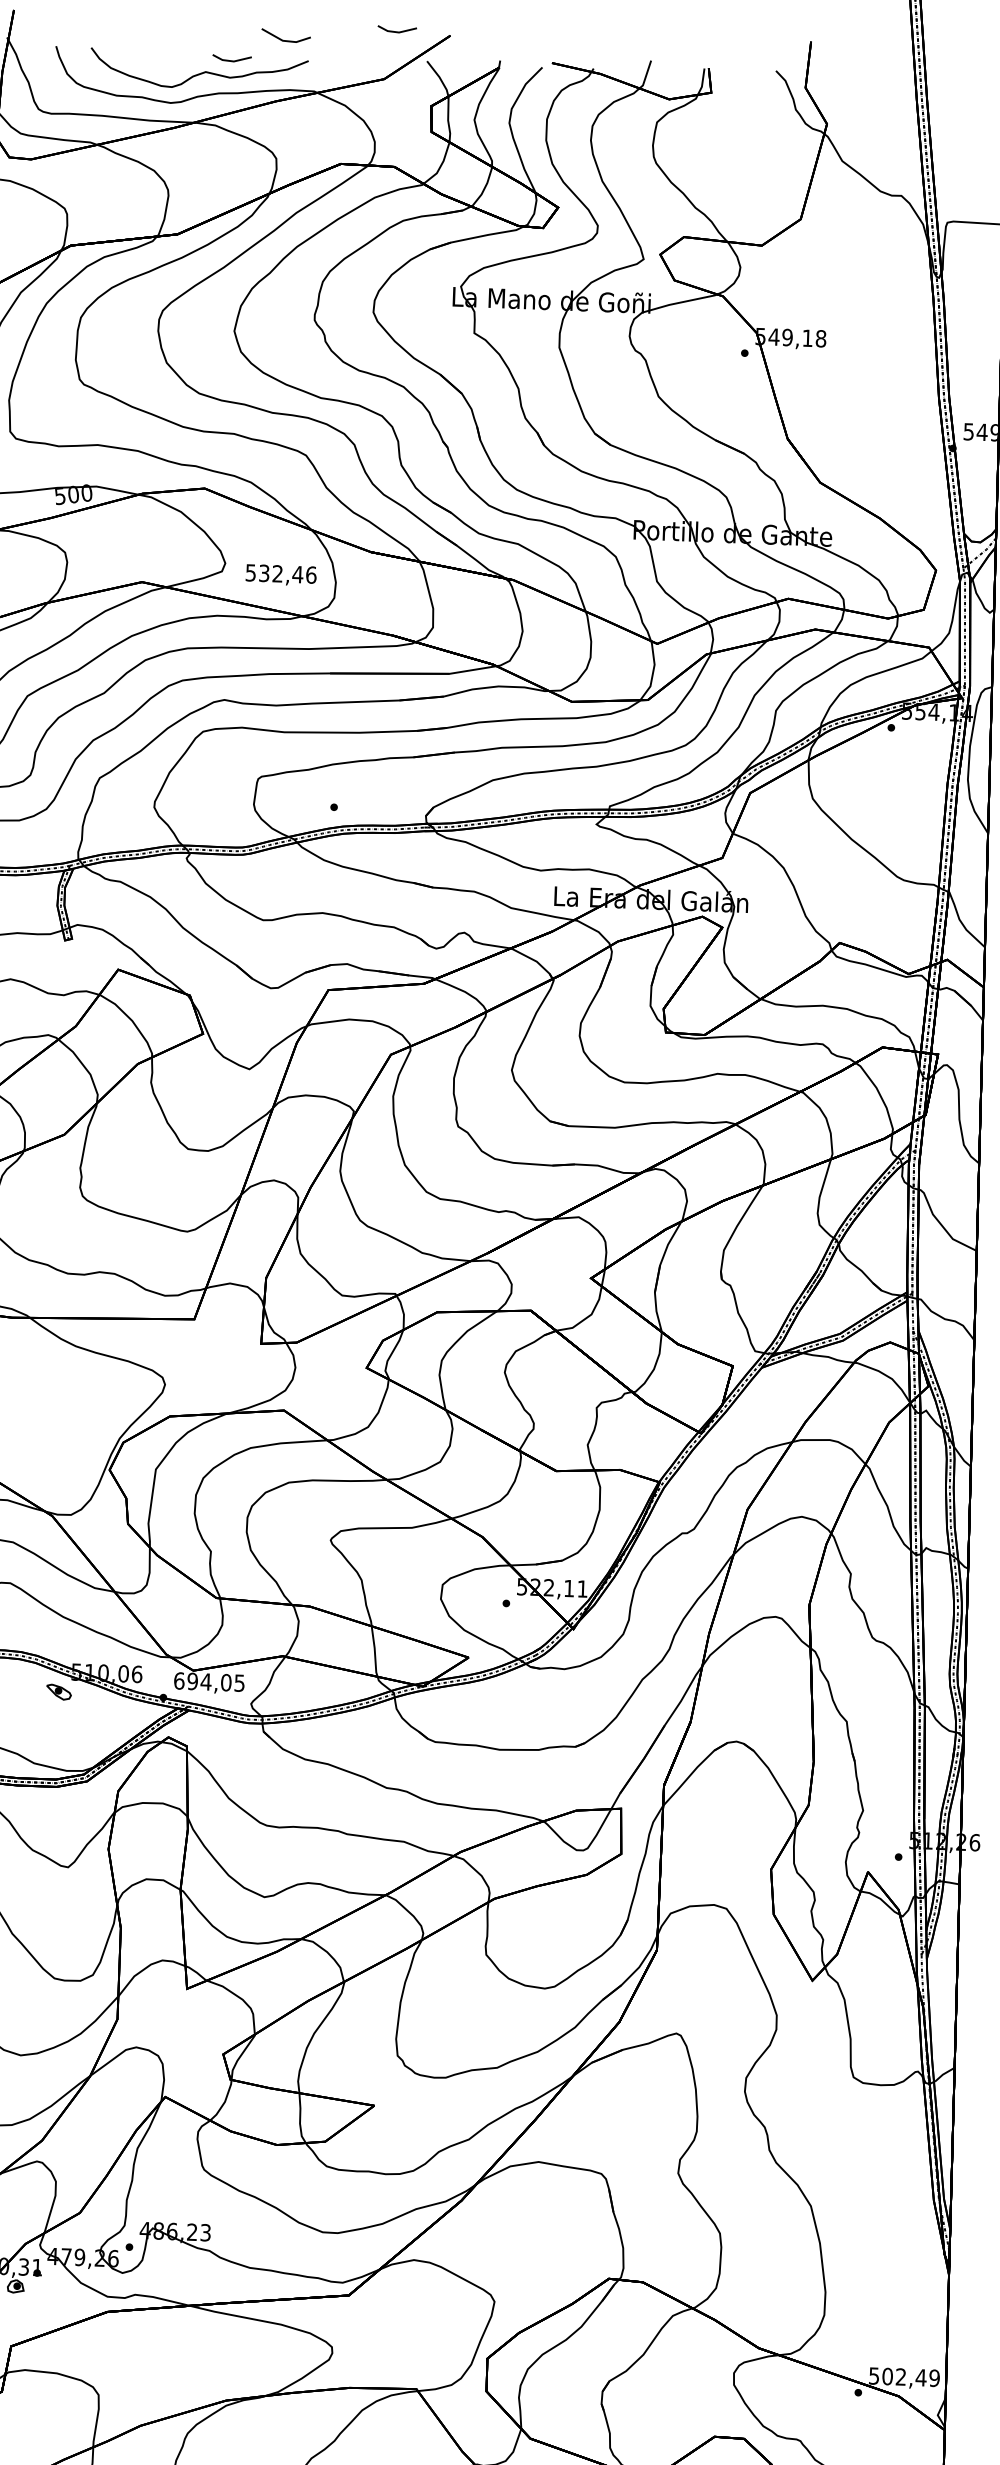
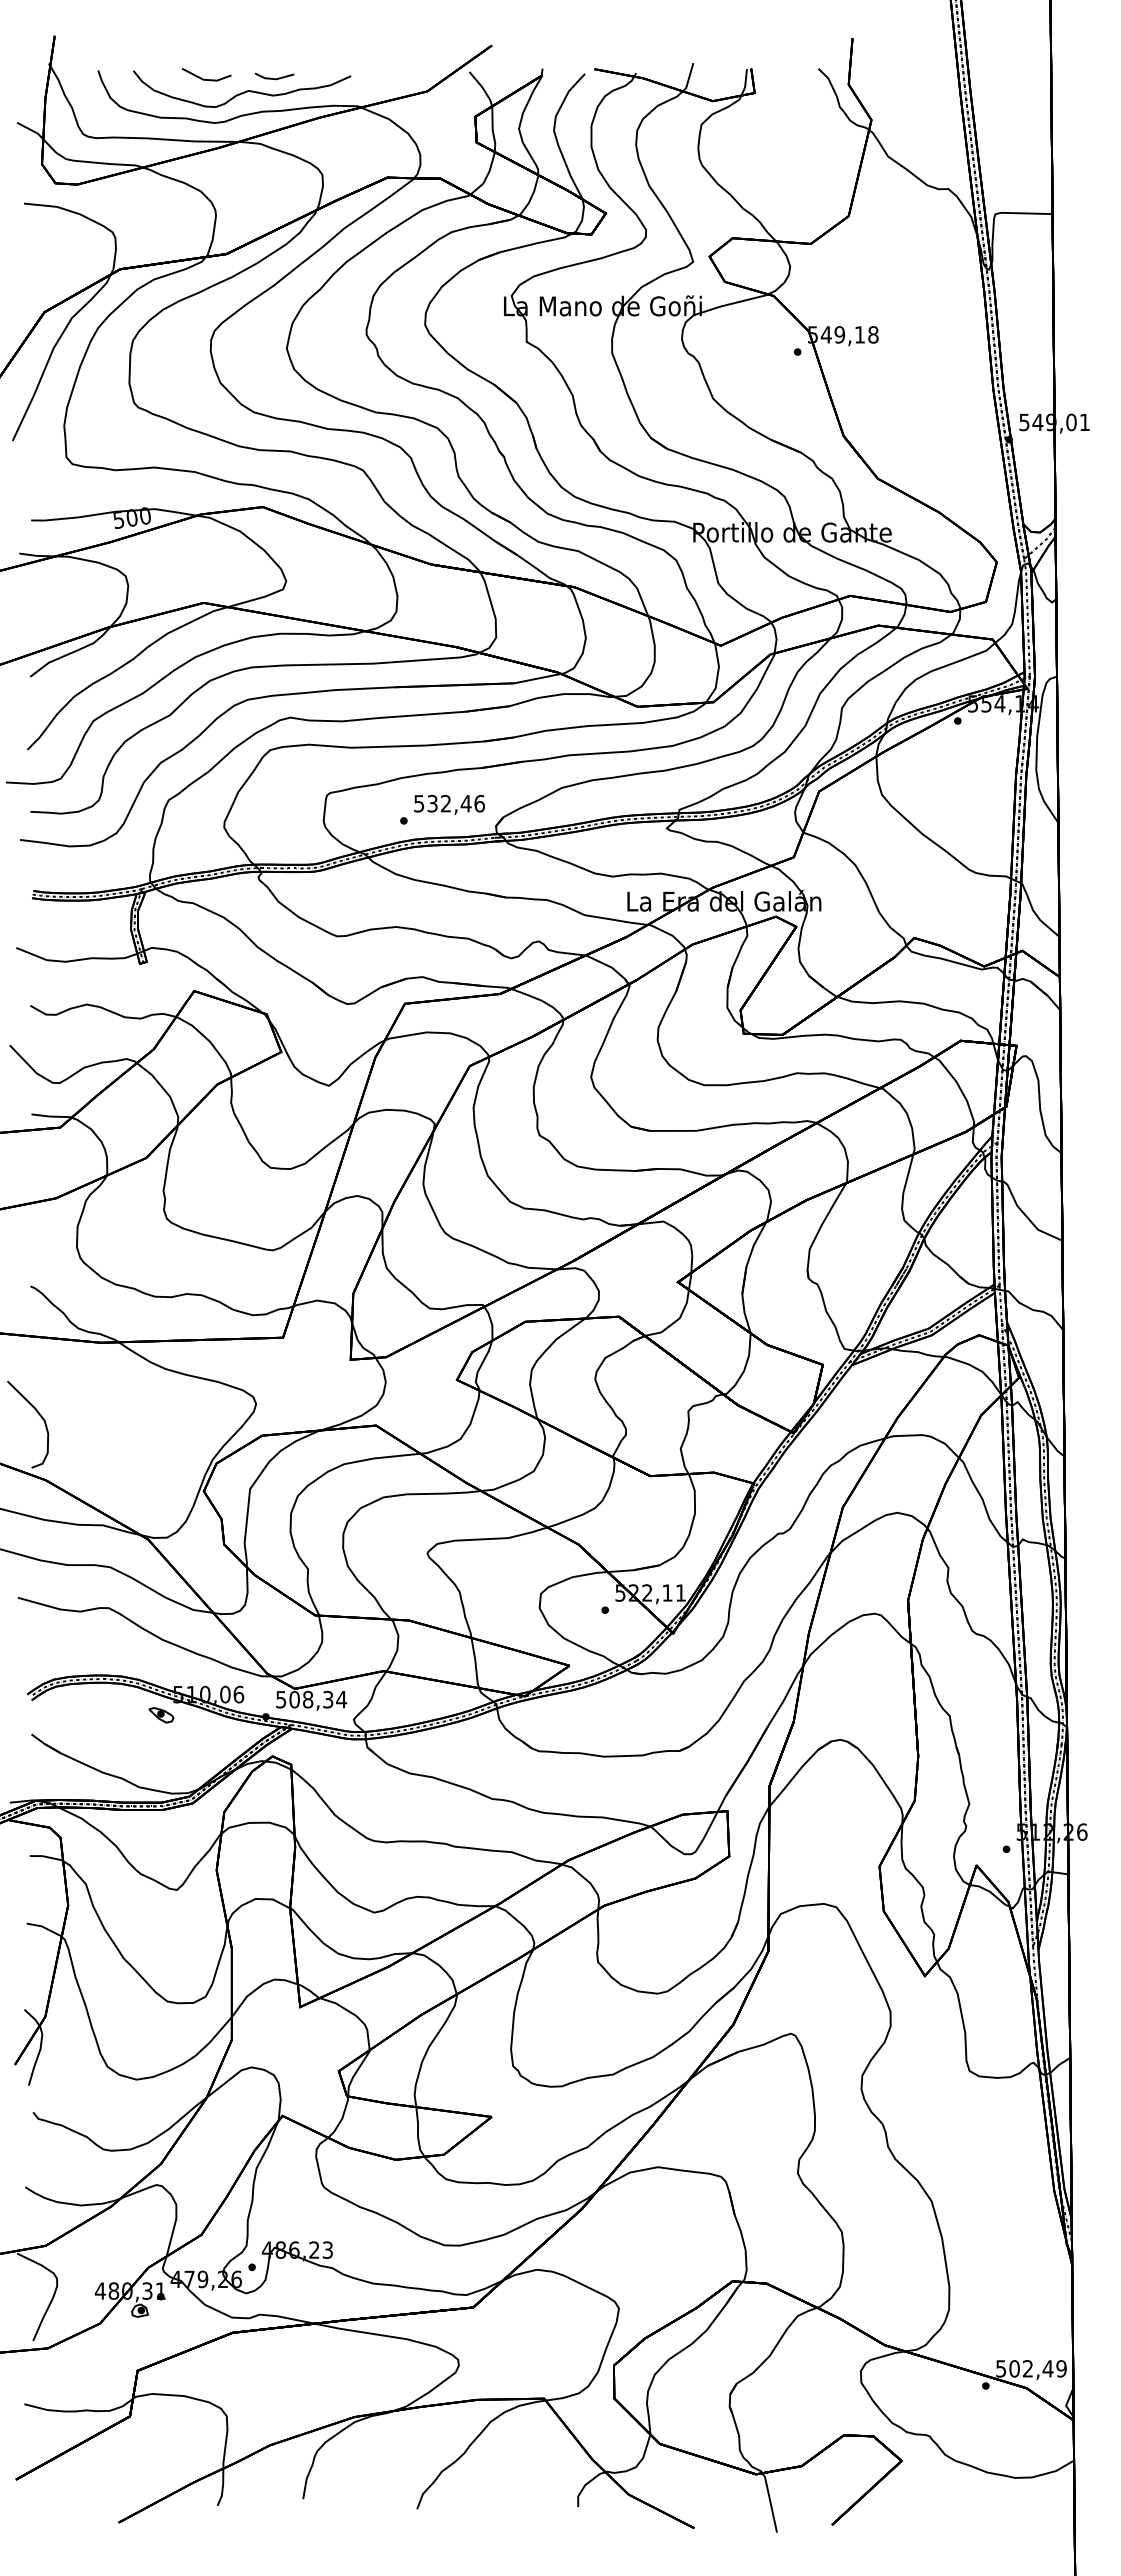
line: (397, 31) -> (438, 43), removed
line: (283, 39) -> (204, 78), moved
text: (281, 574) -> (449, 804), moved
text: (209, 1681) -> (311, 1699), 694,05 -> 508,34

